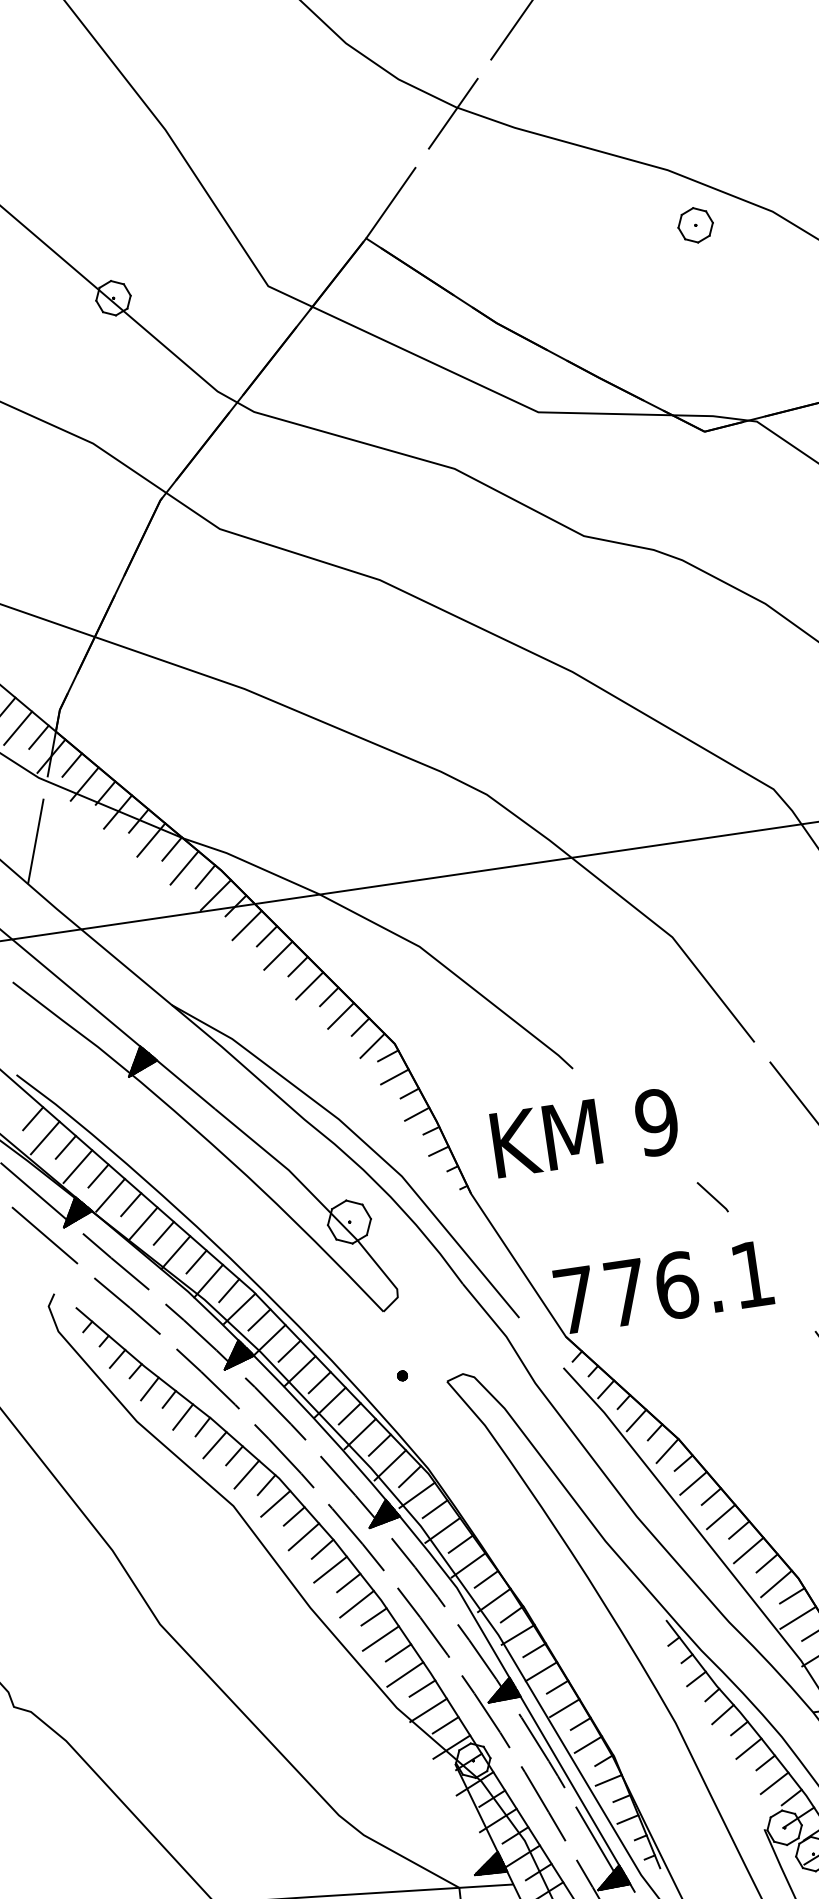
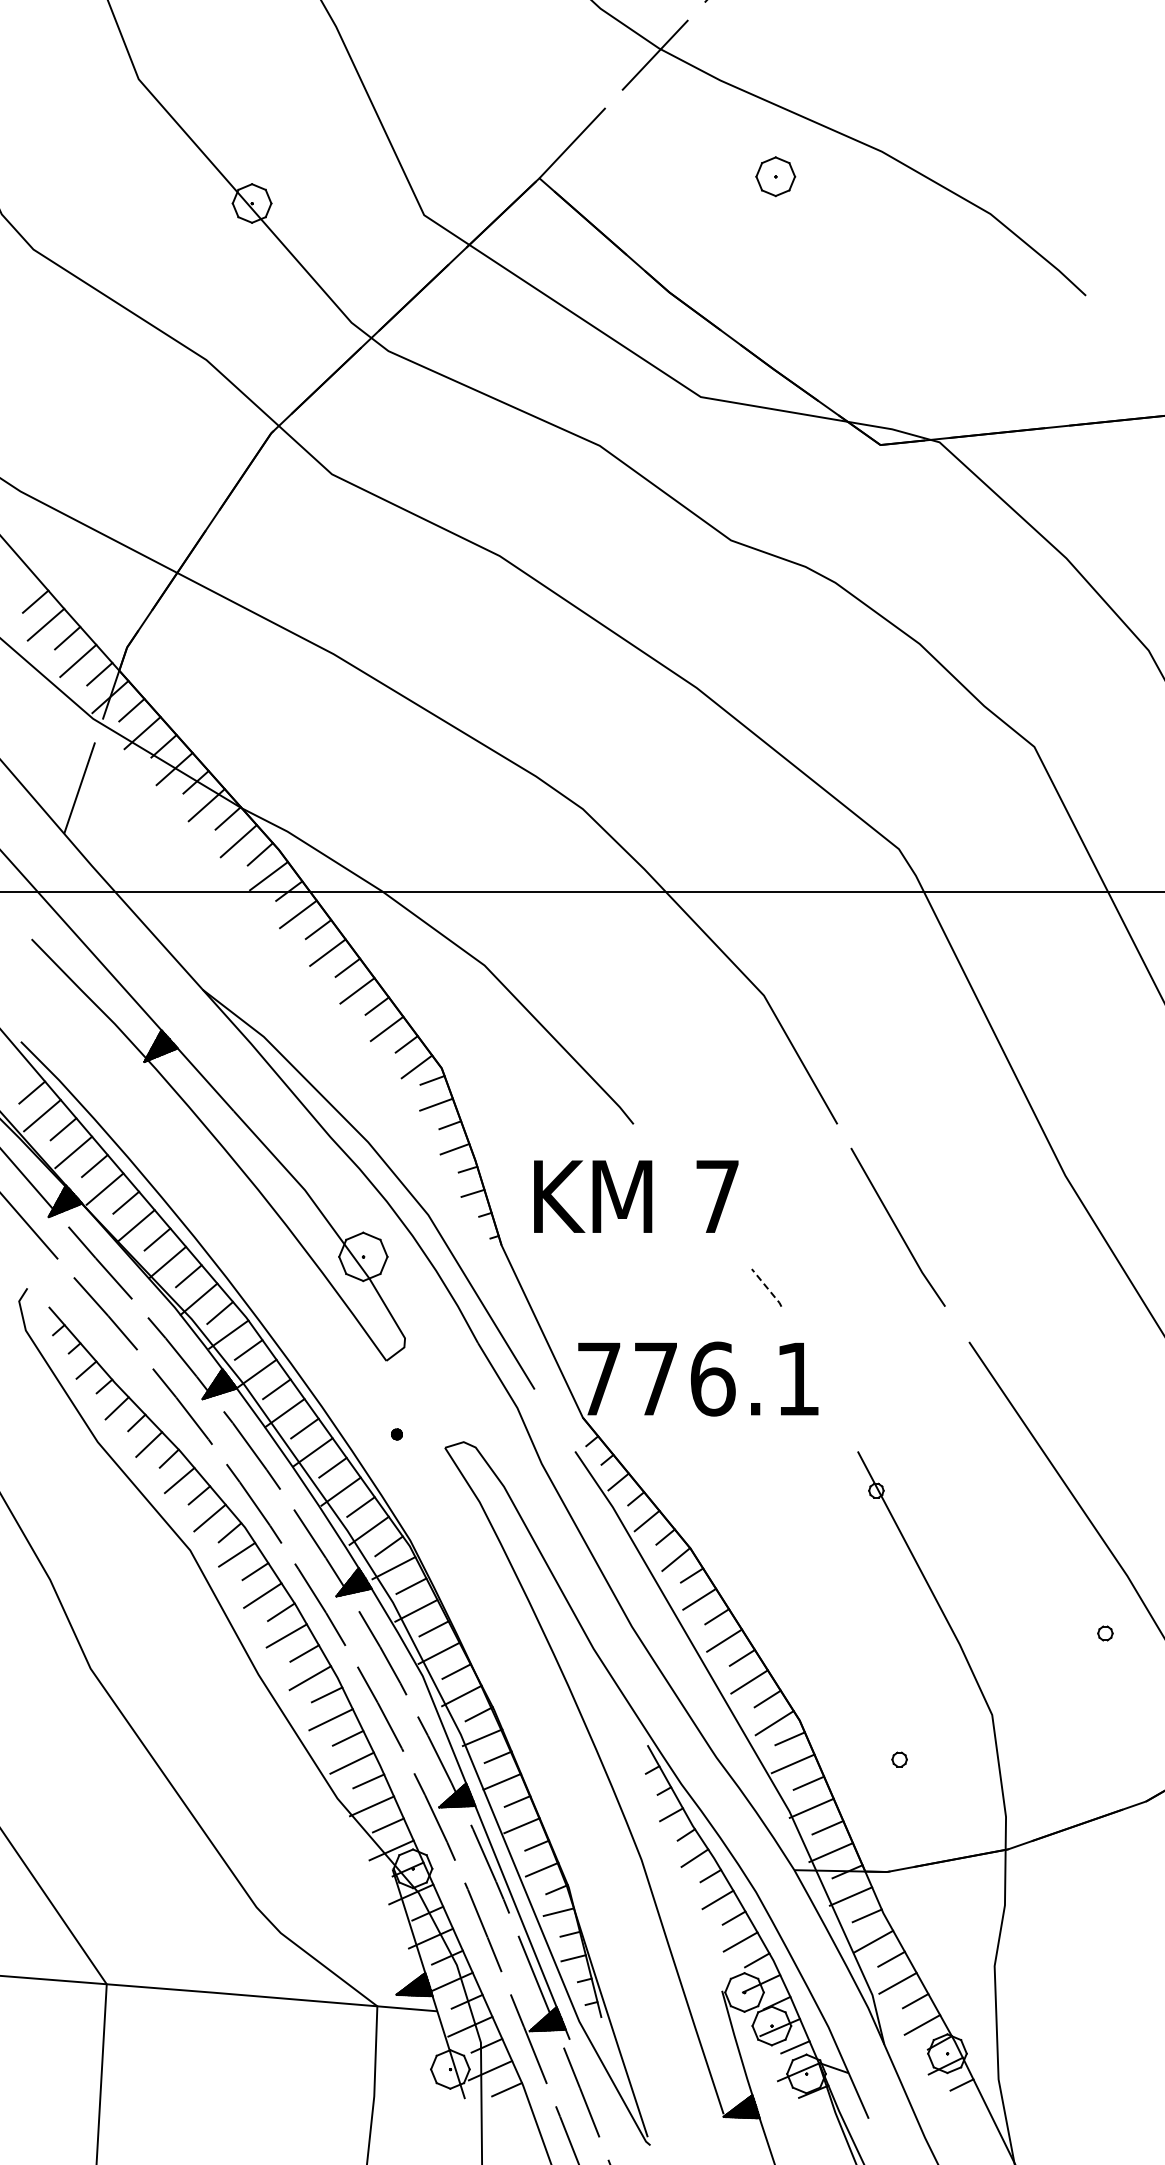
part: (695, 225) -> (775, 176), moved
text: (657, 1122) -> (717, 1196), 9 -> 7
line: (713, 1197) -> (767, 1288), solid -> dashed

